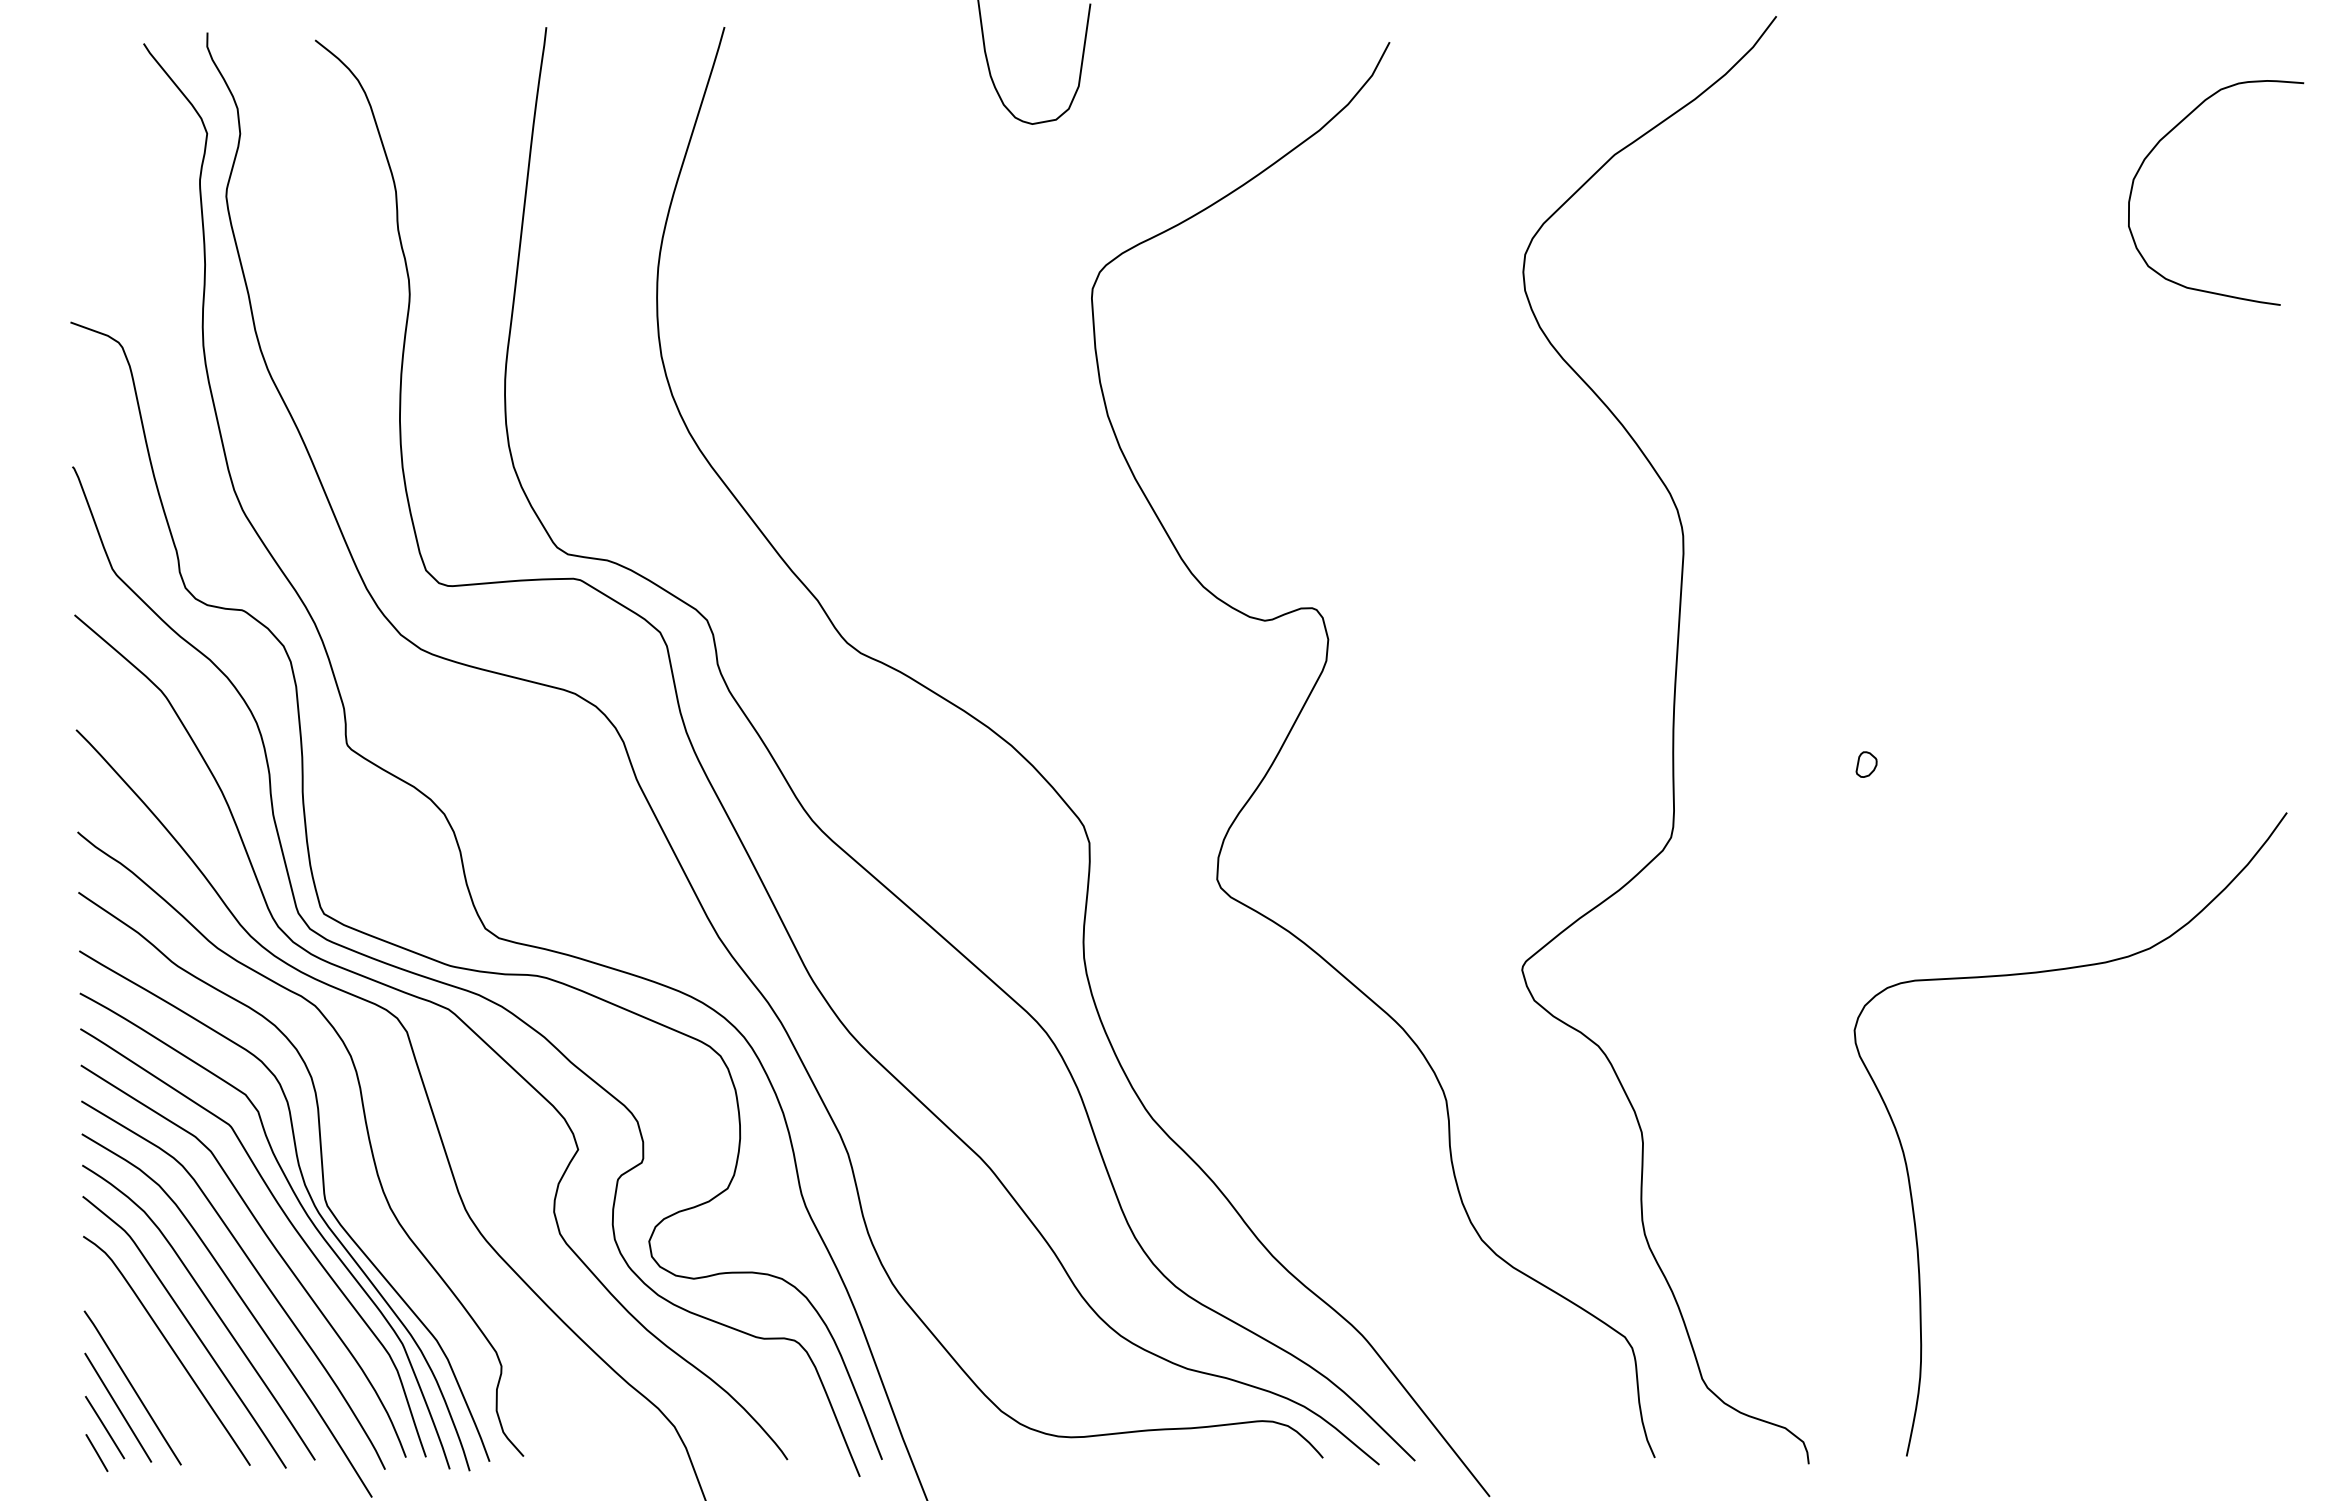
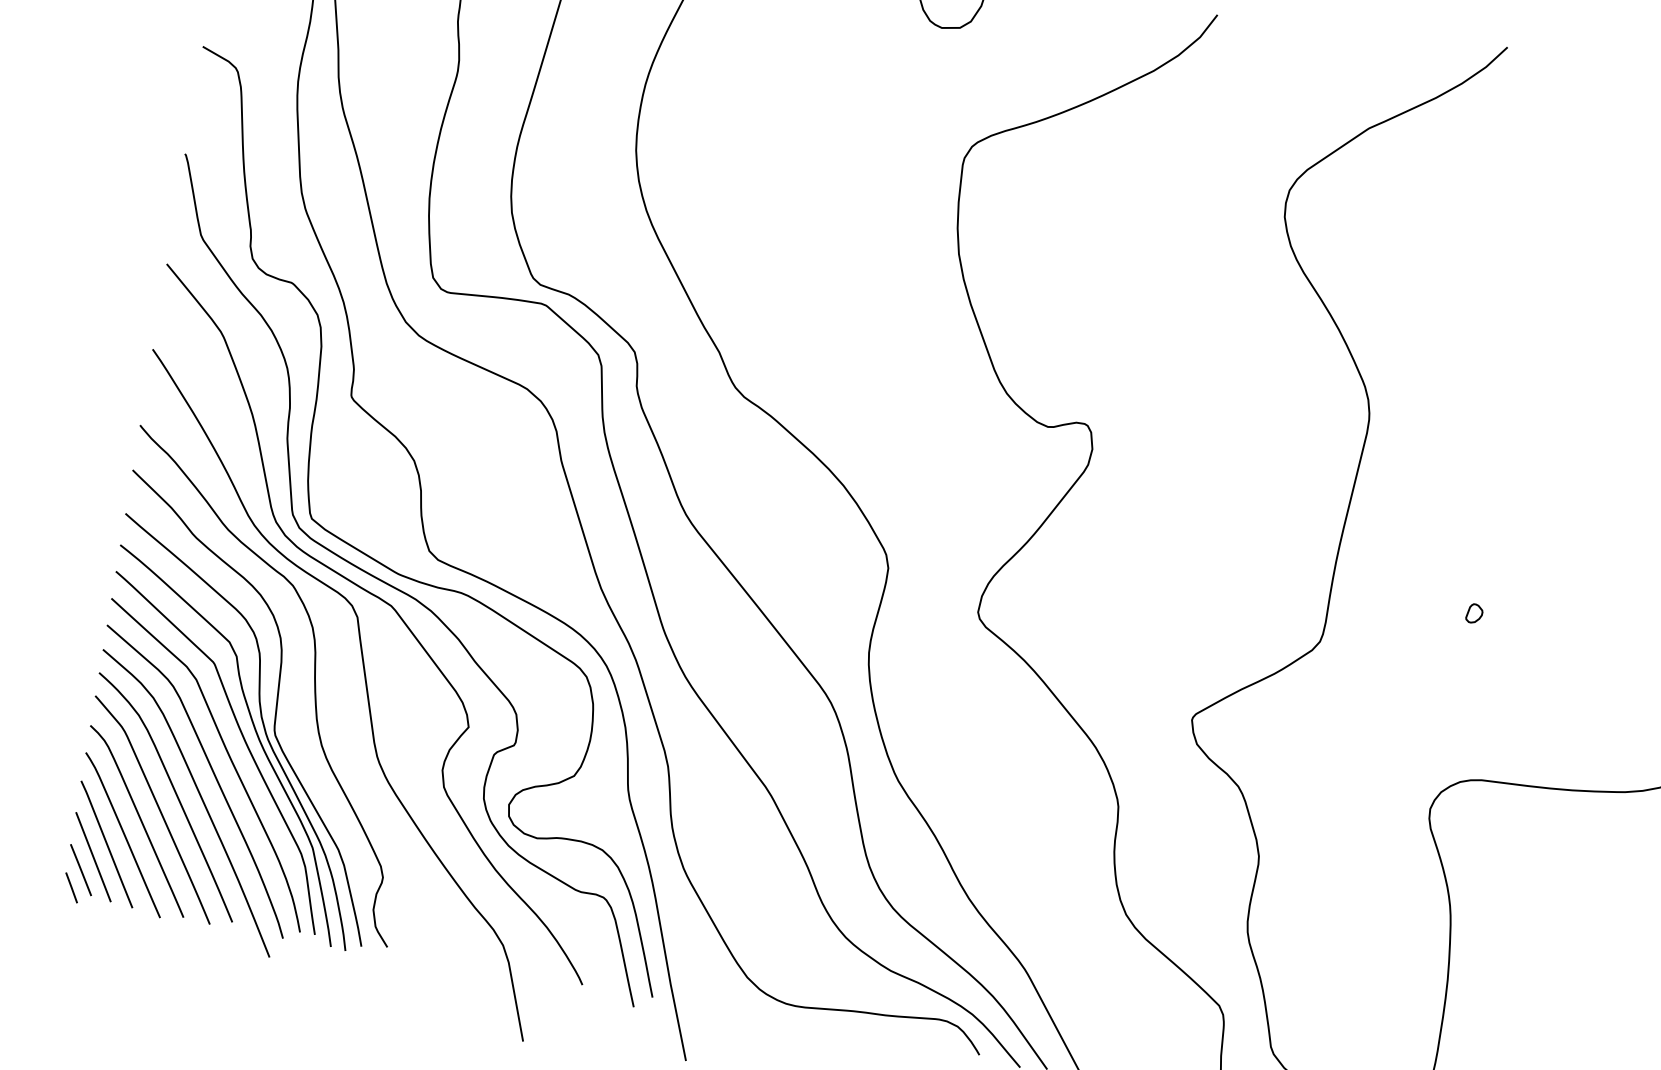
curve: (152, 1371) -> (123, 834), added

